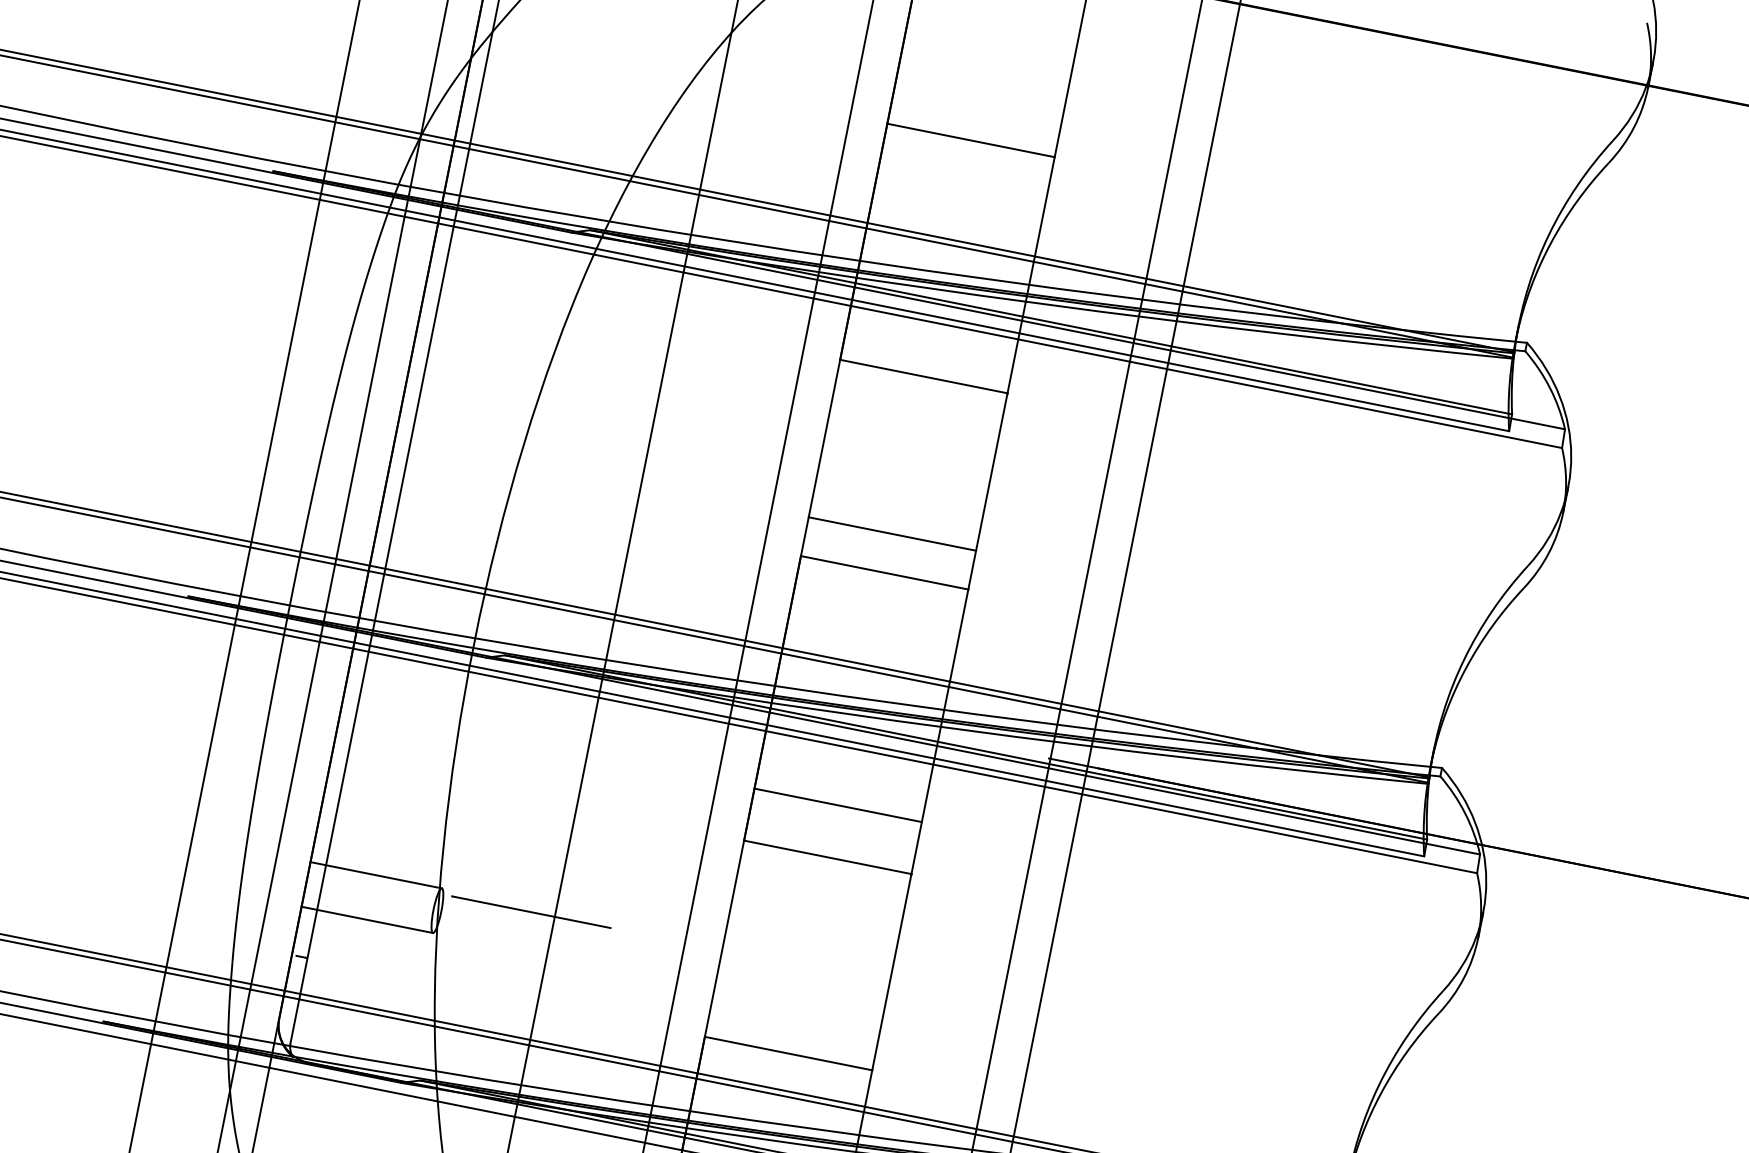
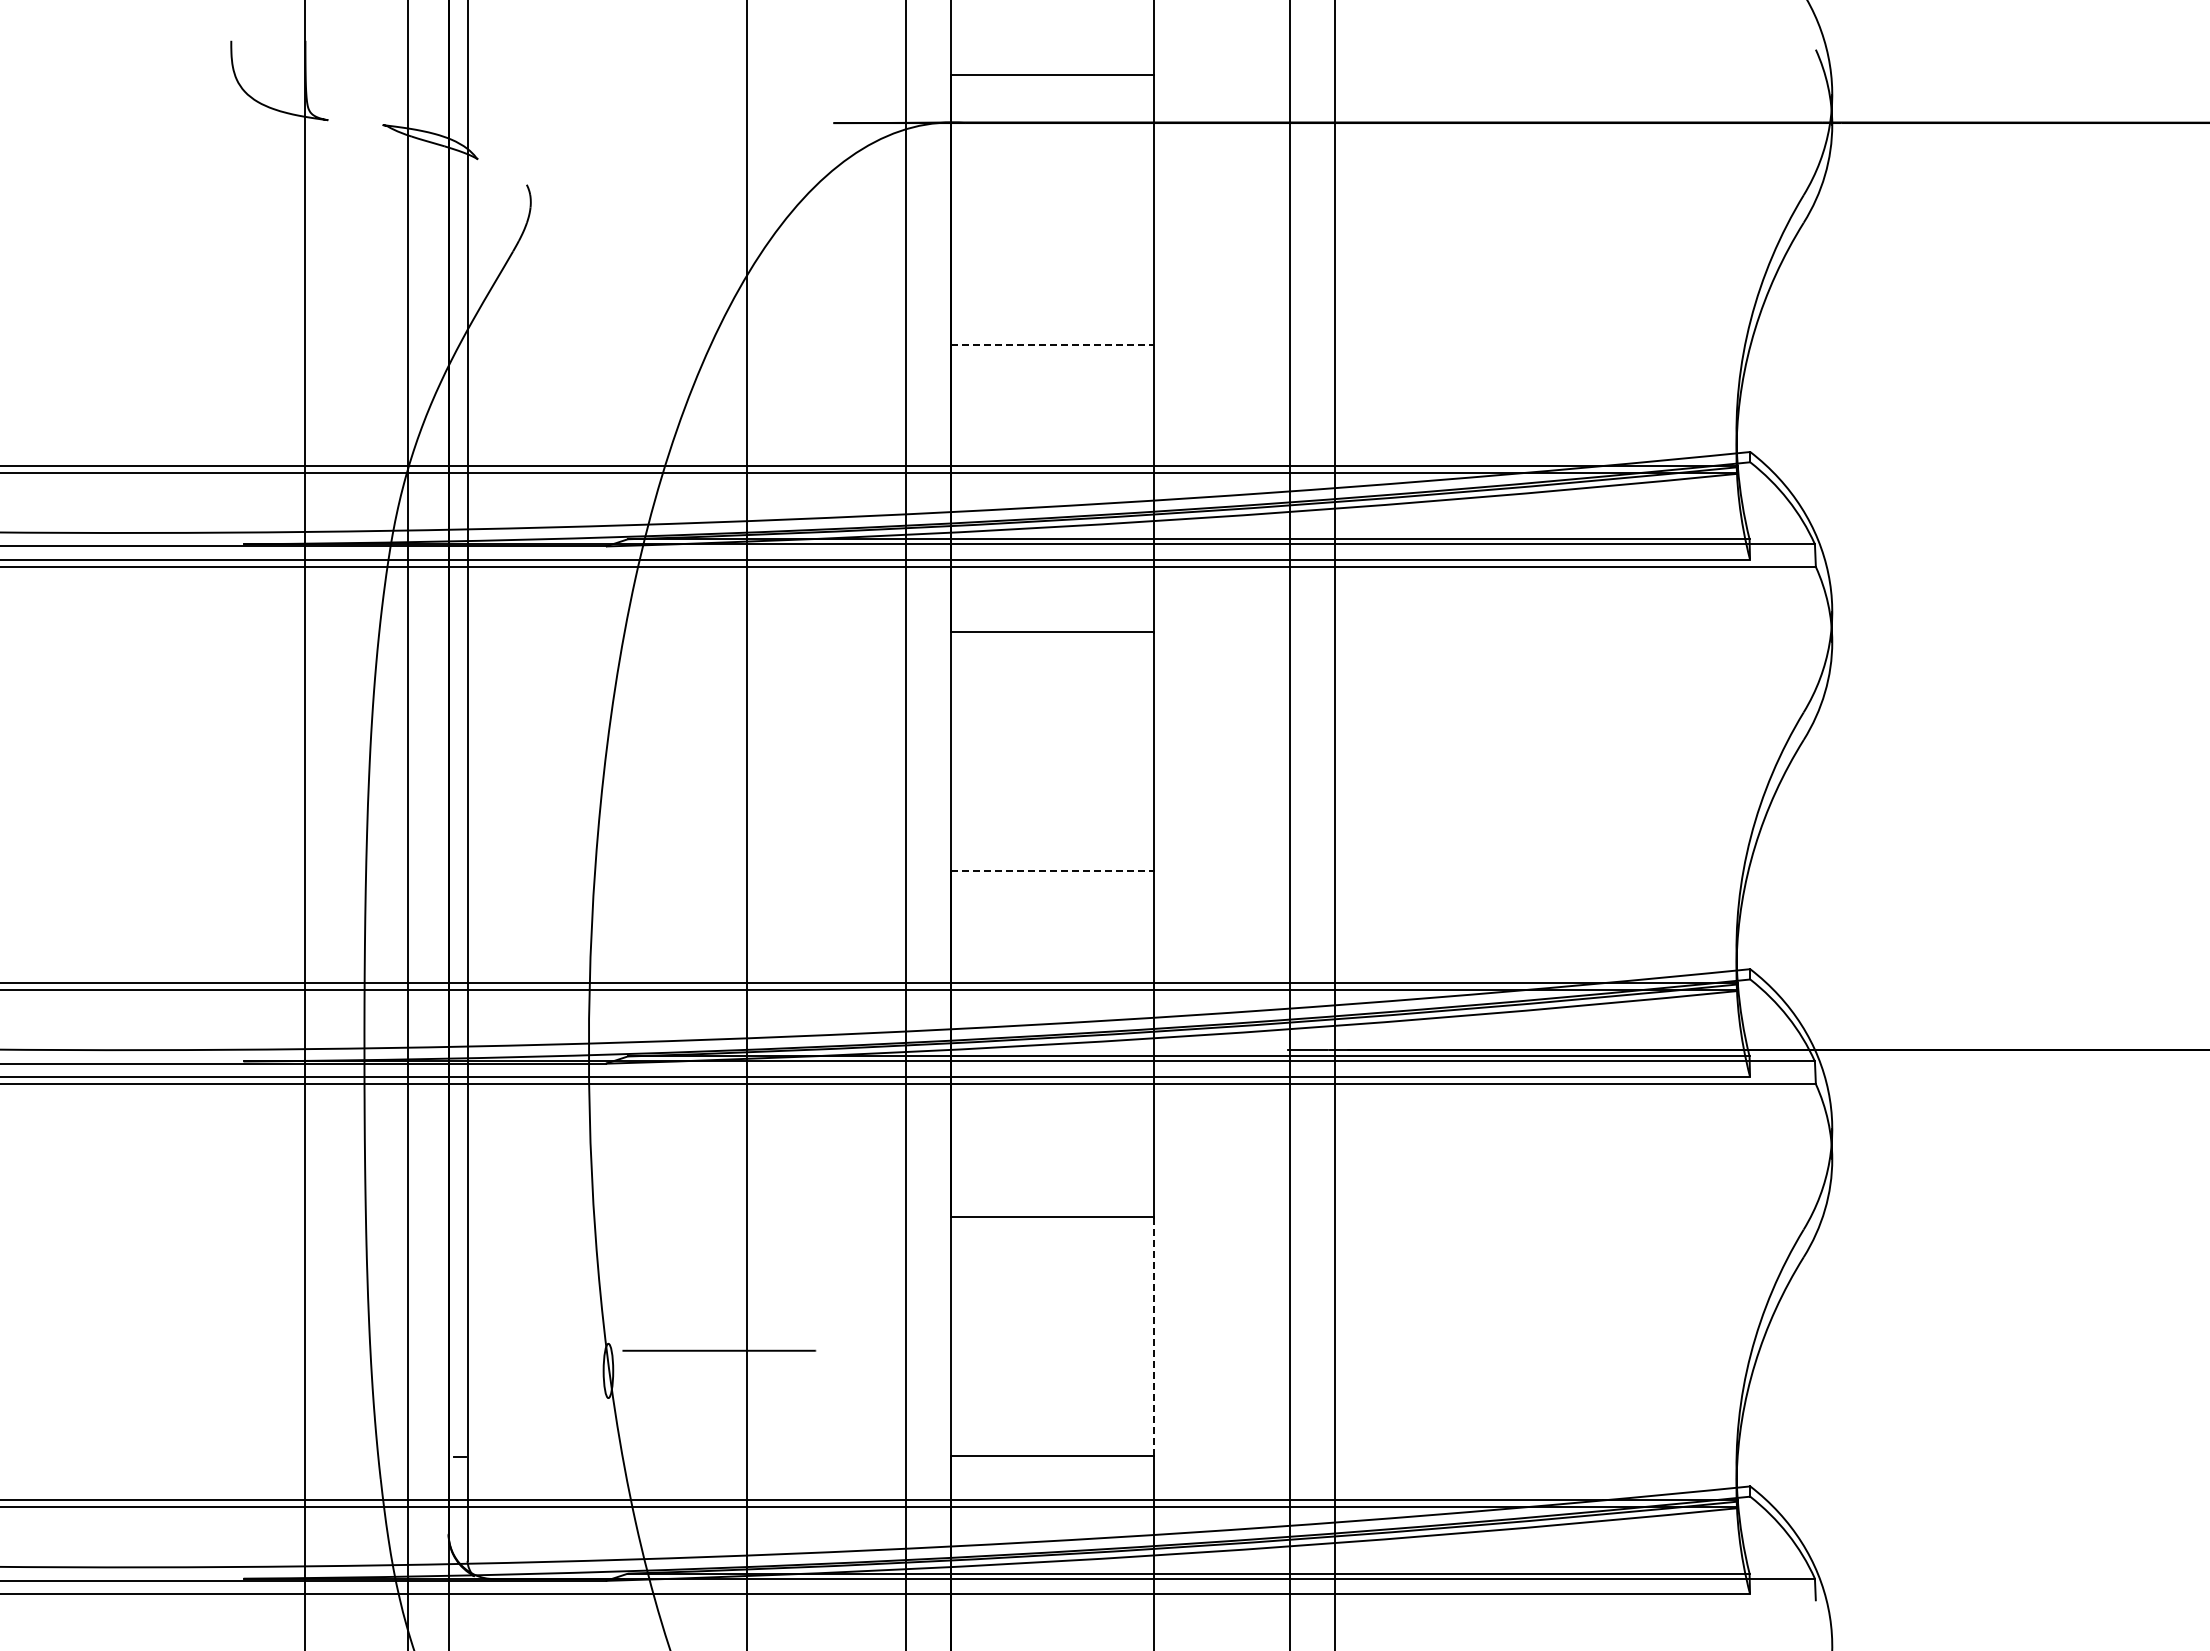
line: (970, 140) -> (1052, 345), solid -> dashed
line: (892, 533) -> (1052, 823), removed
line: (884, 573) -> (1052, 871), solid -> dashed
line: (838, 805) -> (1052, 1154), removed
line: (376, 874) -> (528, 1343), removed
line: (367, 920) -> (528, 1398), removed
line: (891, 972) -> (1154, 1337), solid -> dashed

